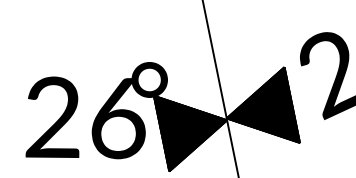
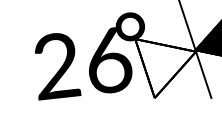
fill: (190, 133) -> (168, 65), removed

